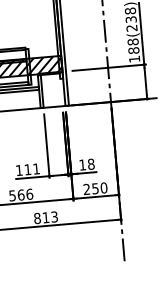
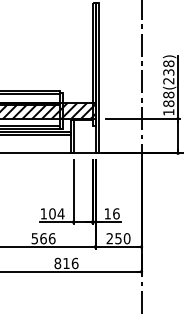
text: (91, 163) -> (116, 213), 18 -> 16
text: (31, 169) -> (56, 213), 111 -> 104
text: (53, 217) -> (74, 263), 813 -> 816

